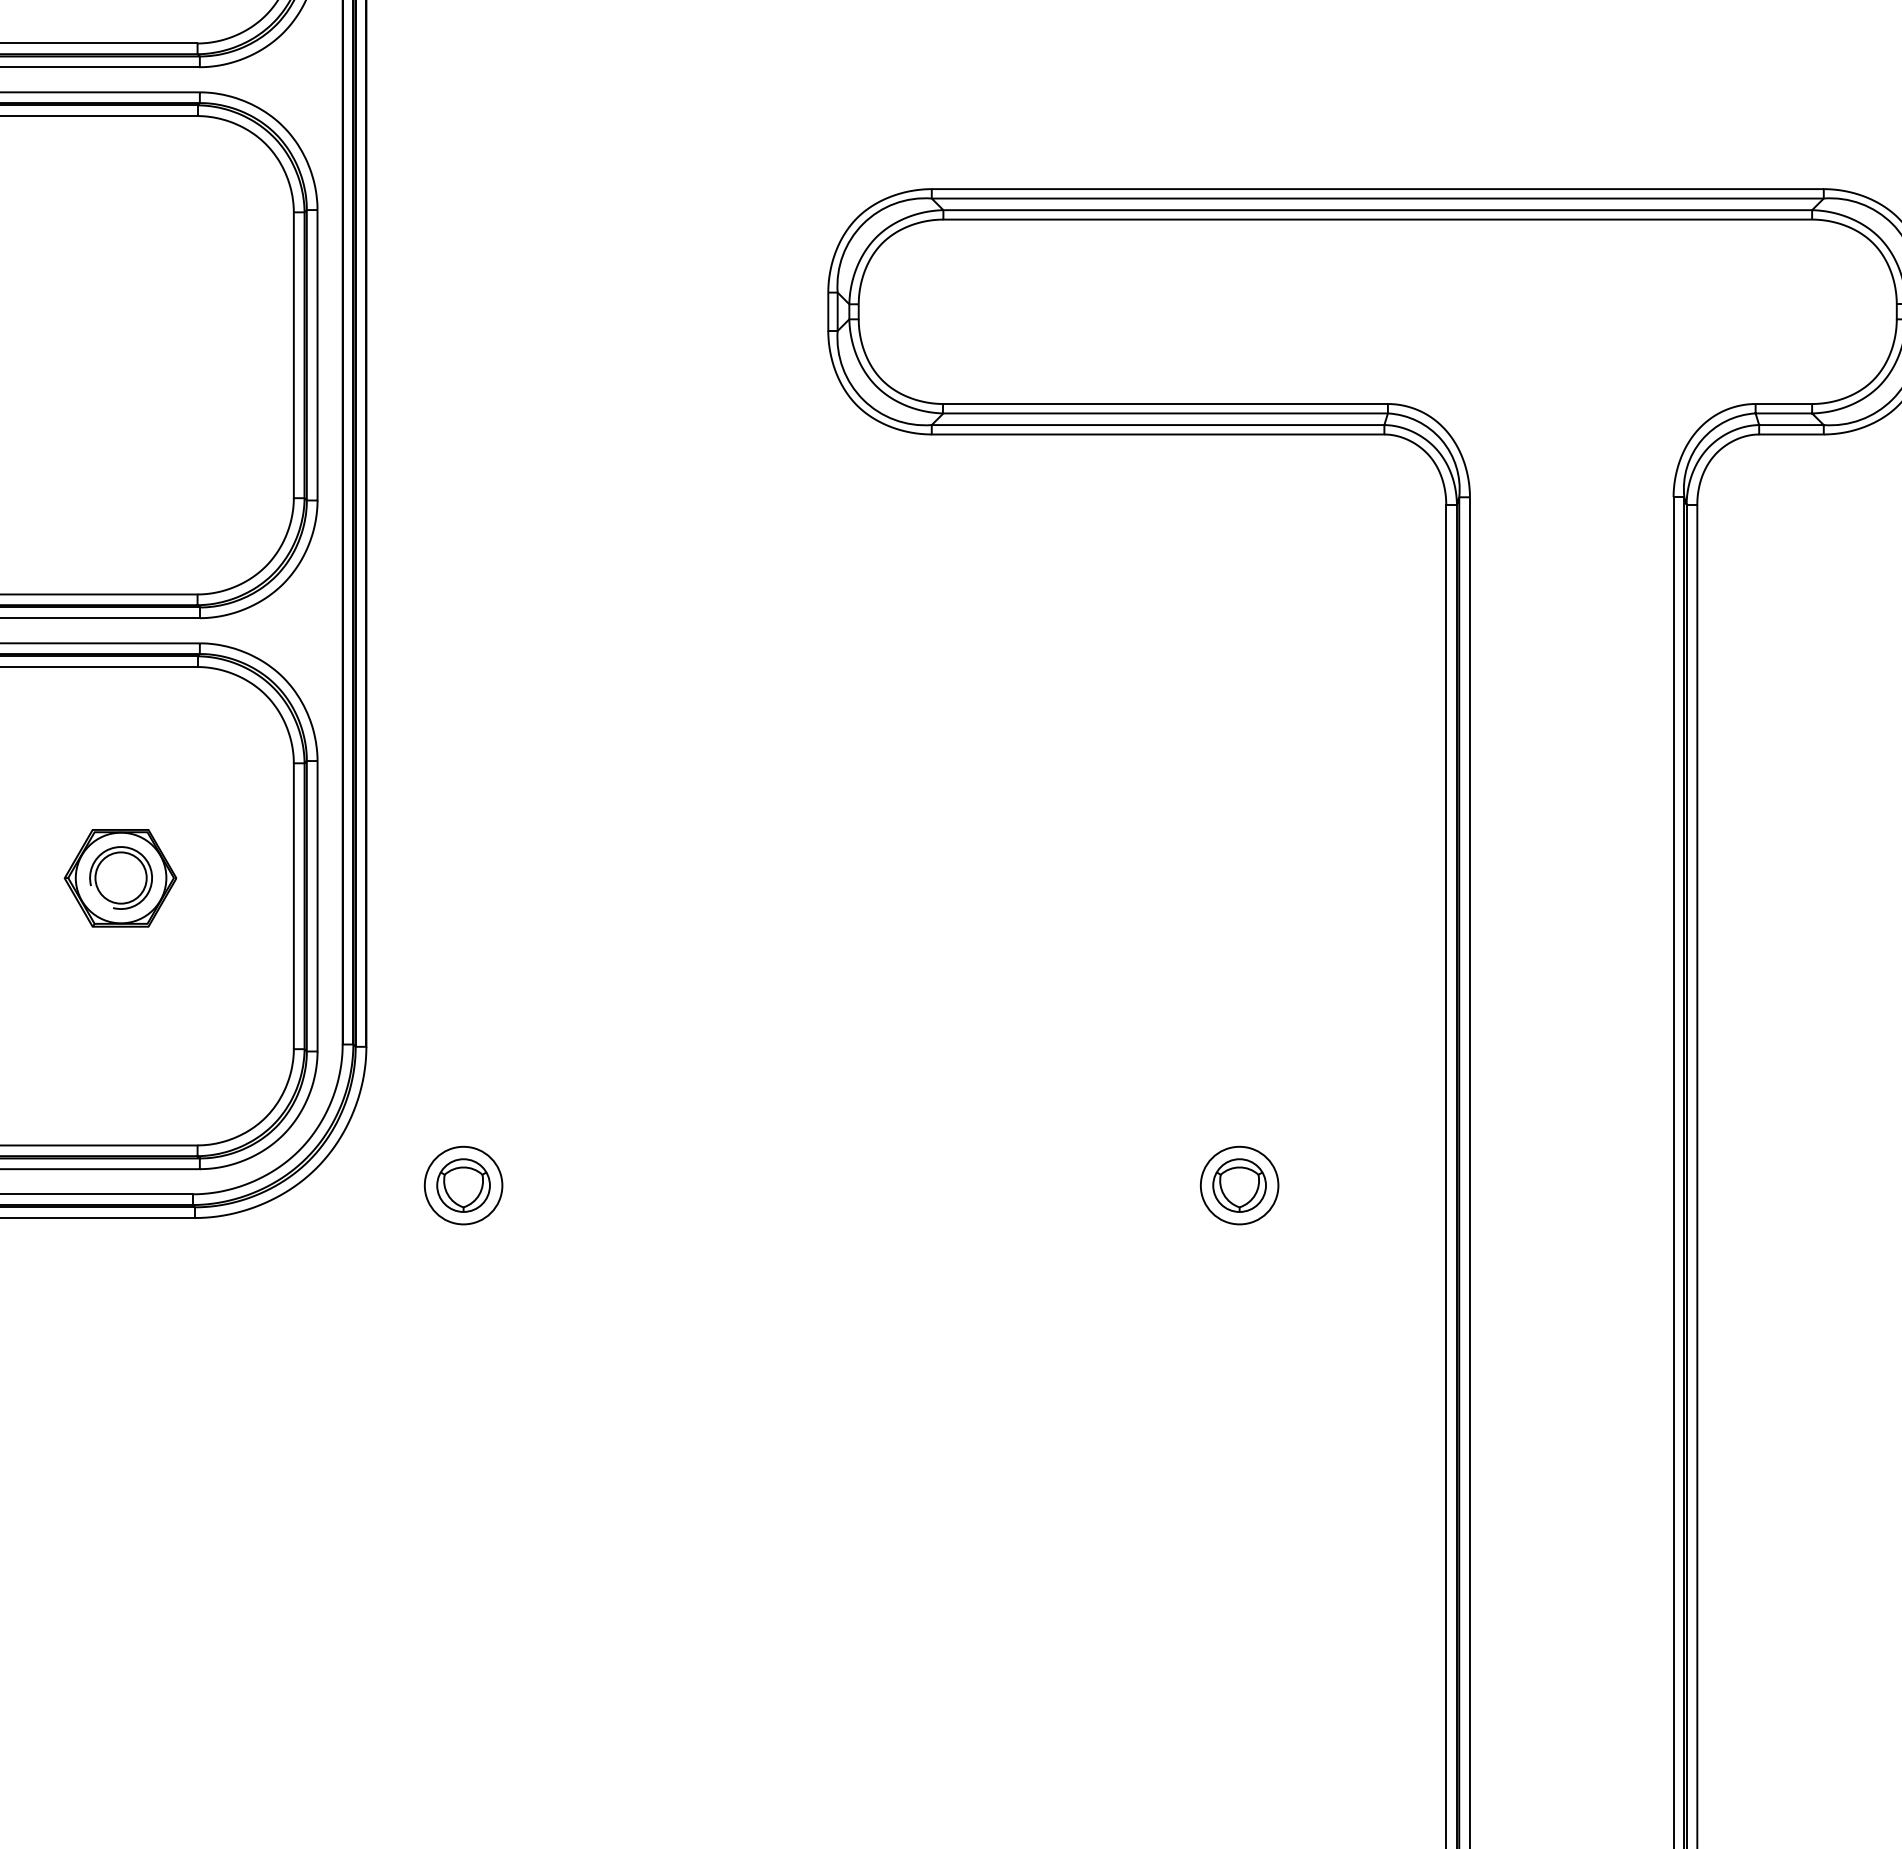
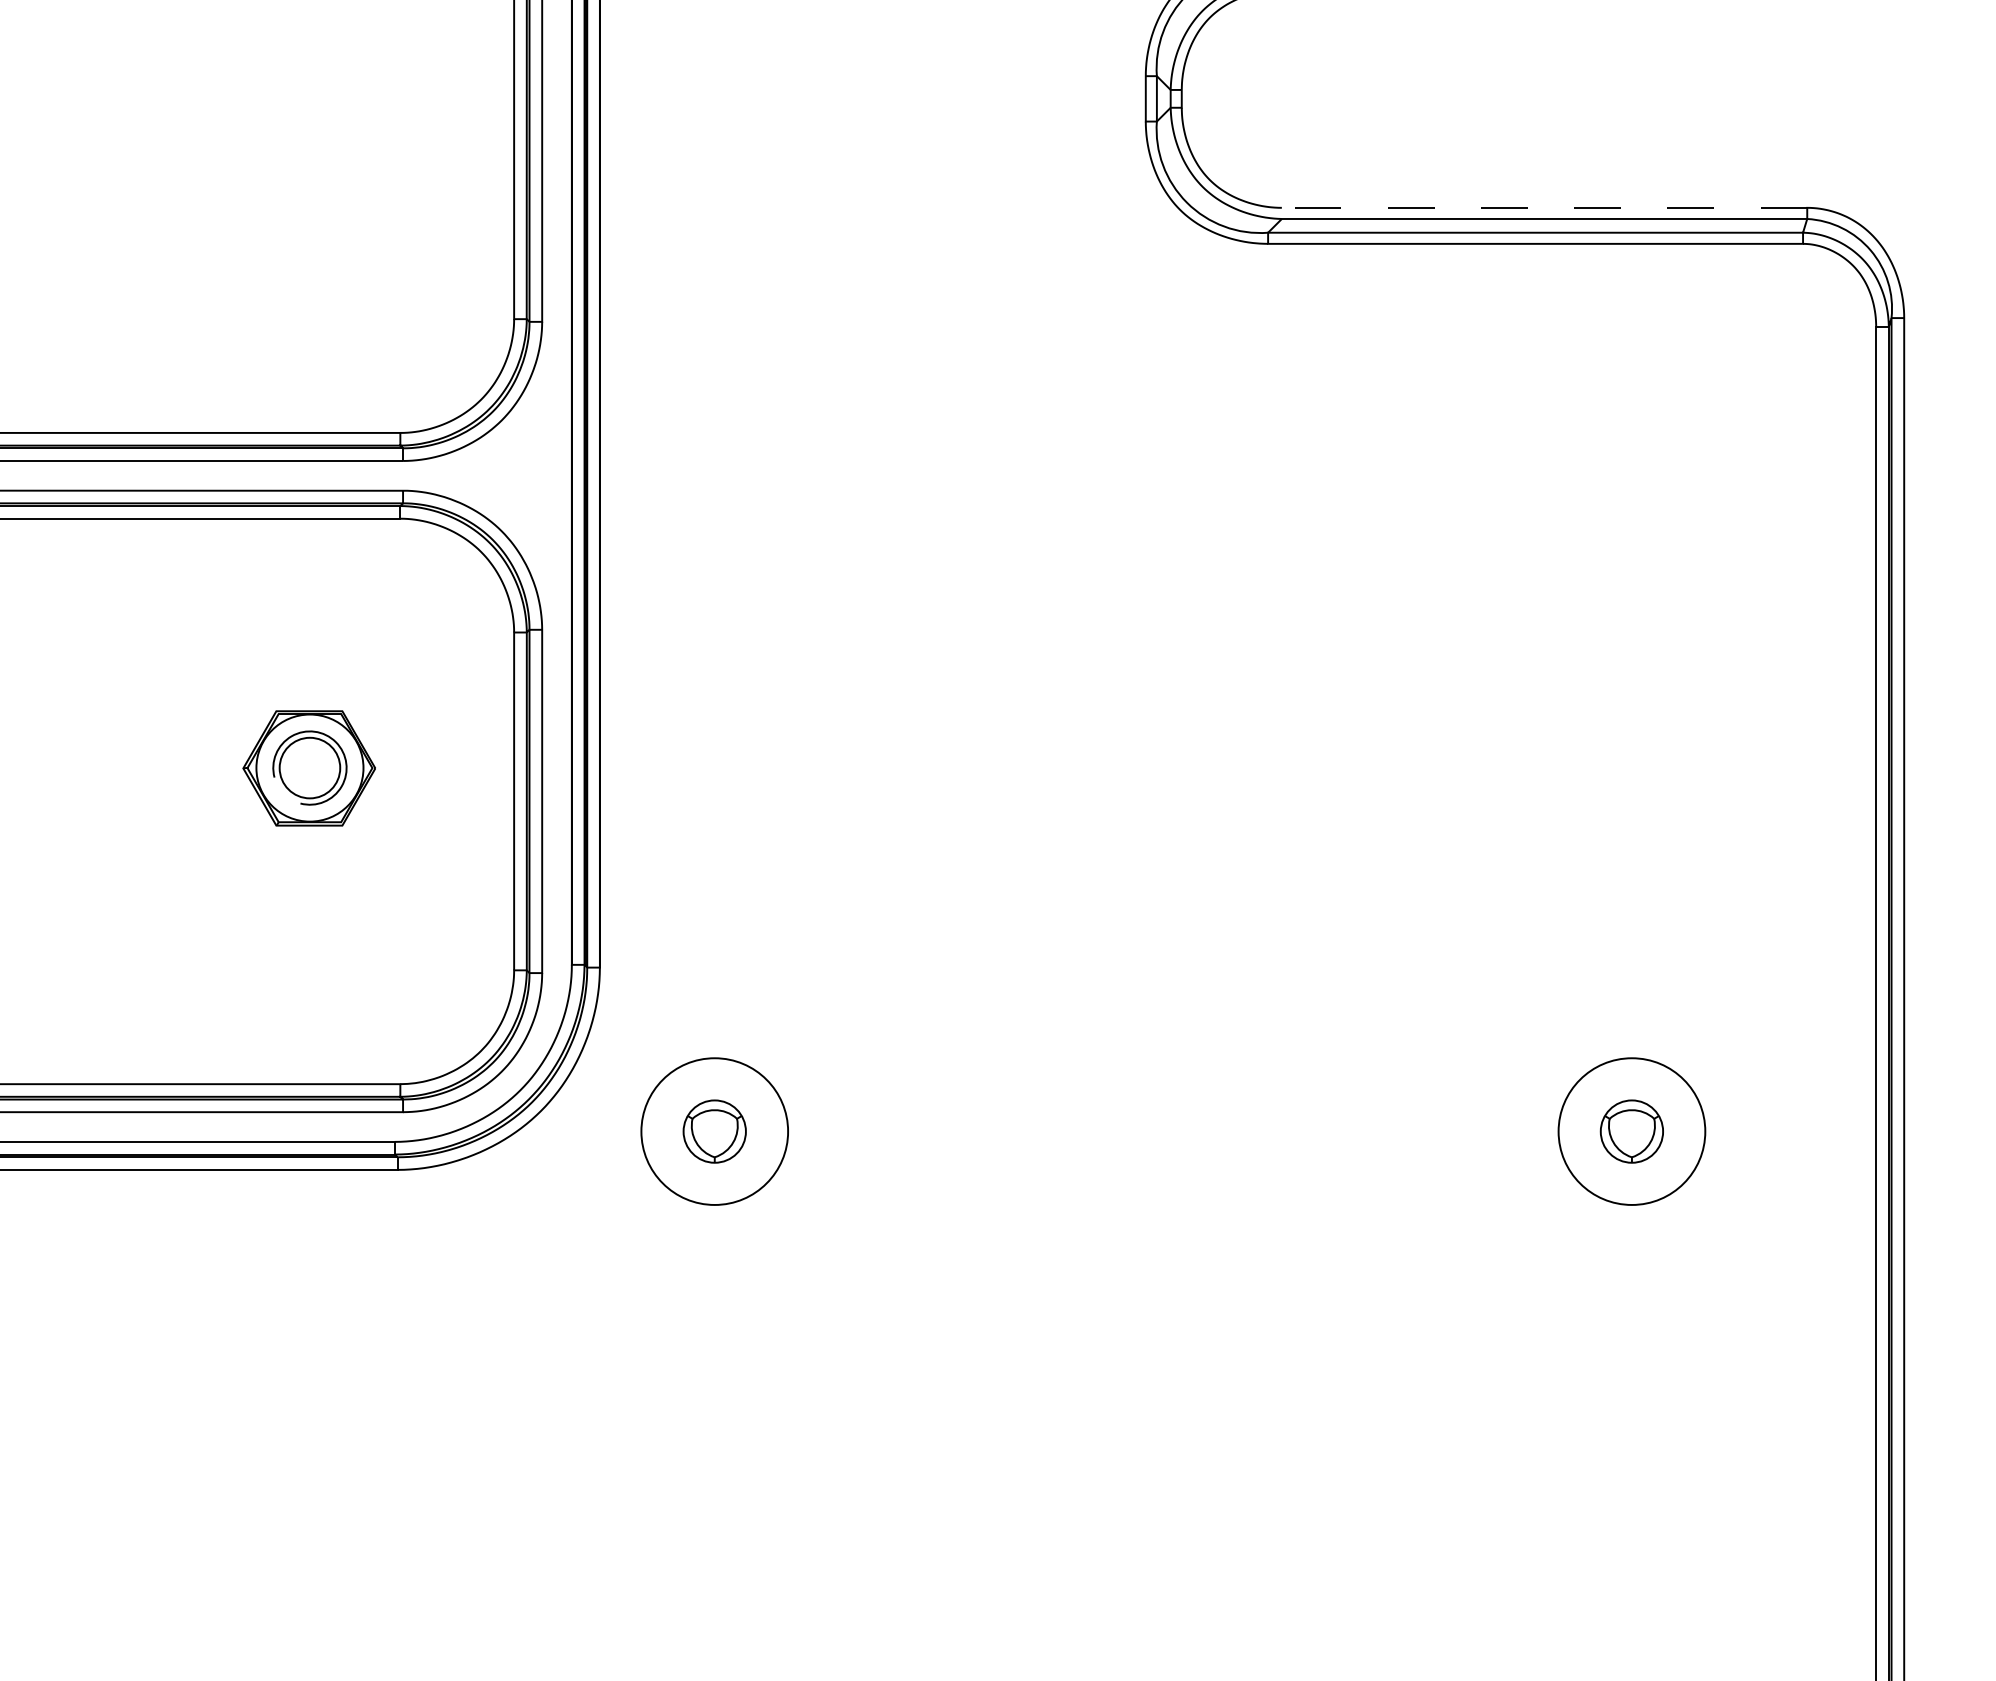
line: (1160, 404) -> (1538, 208), solid -> dashed
circle: (463, 1185) -> (714, 1131), size x1.6
circle: (1239, 1185) -> (1631, 1131), size x1.6

